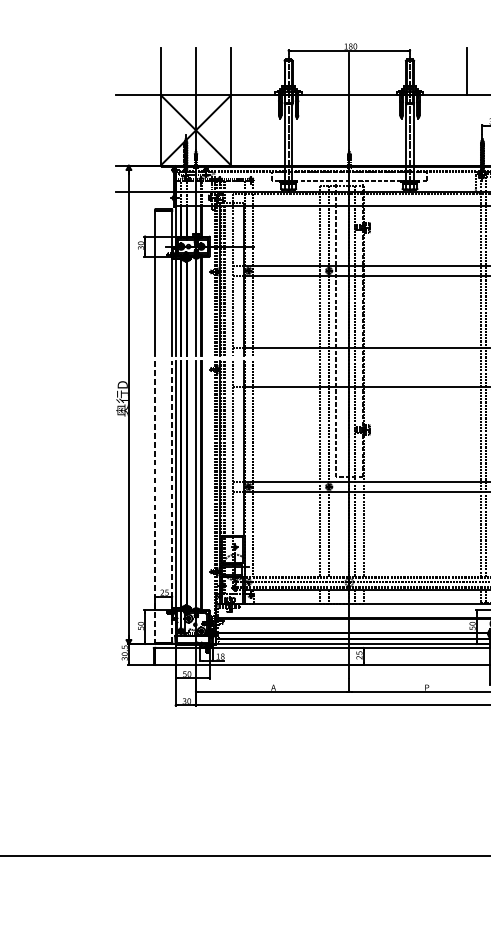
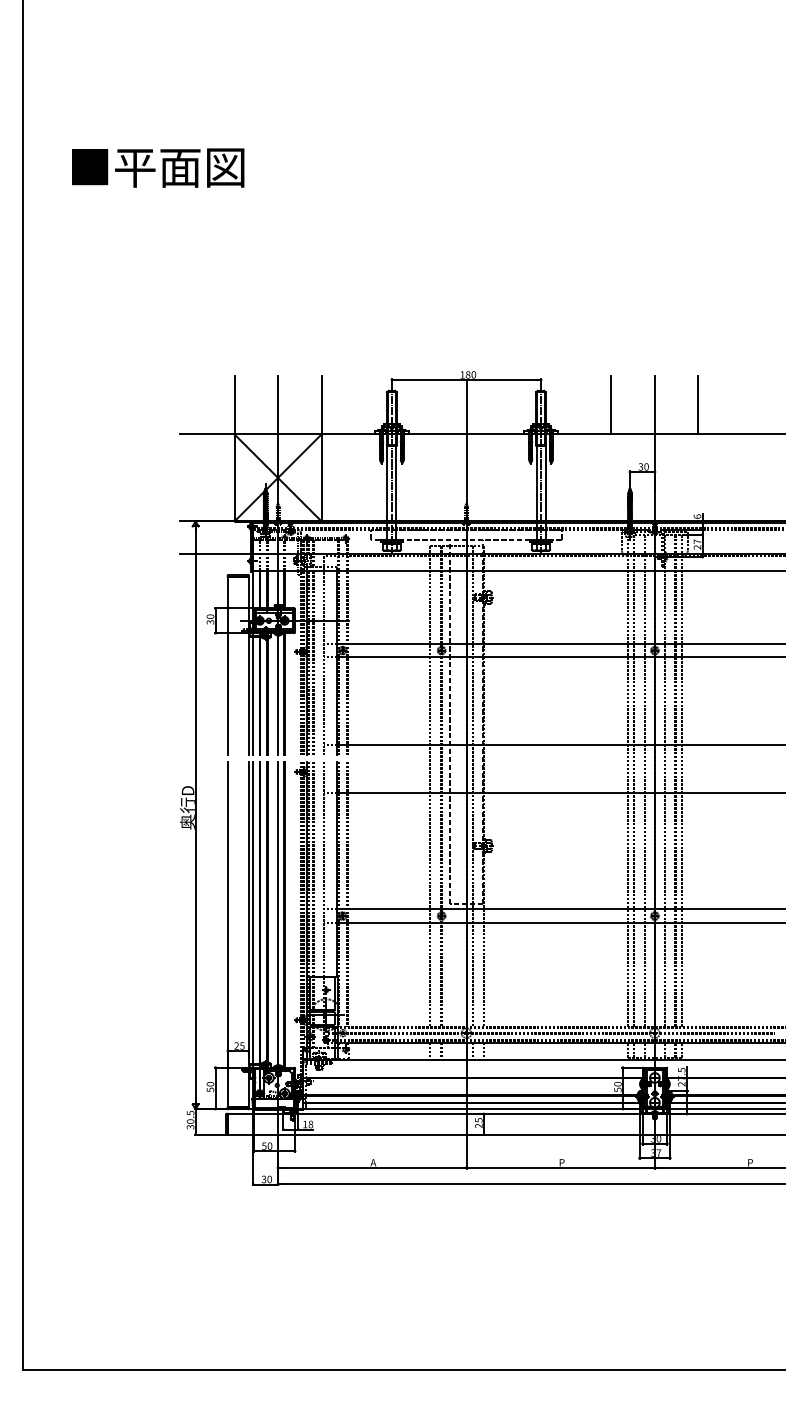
line: (154, 501) -> (227, 934), dashed -> solid
line: (171, 501) -> (248, 934), dashed -> solid

